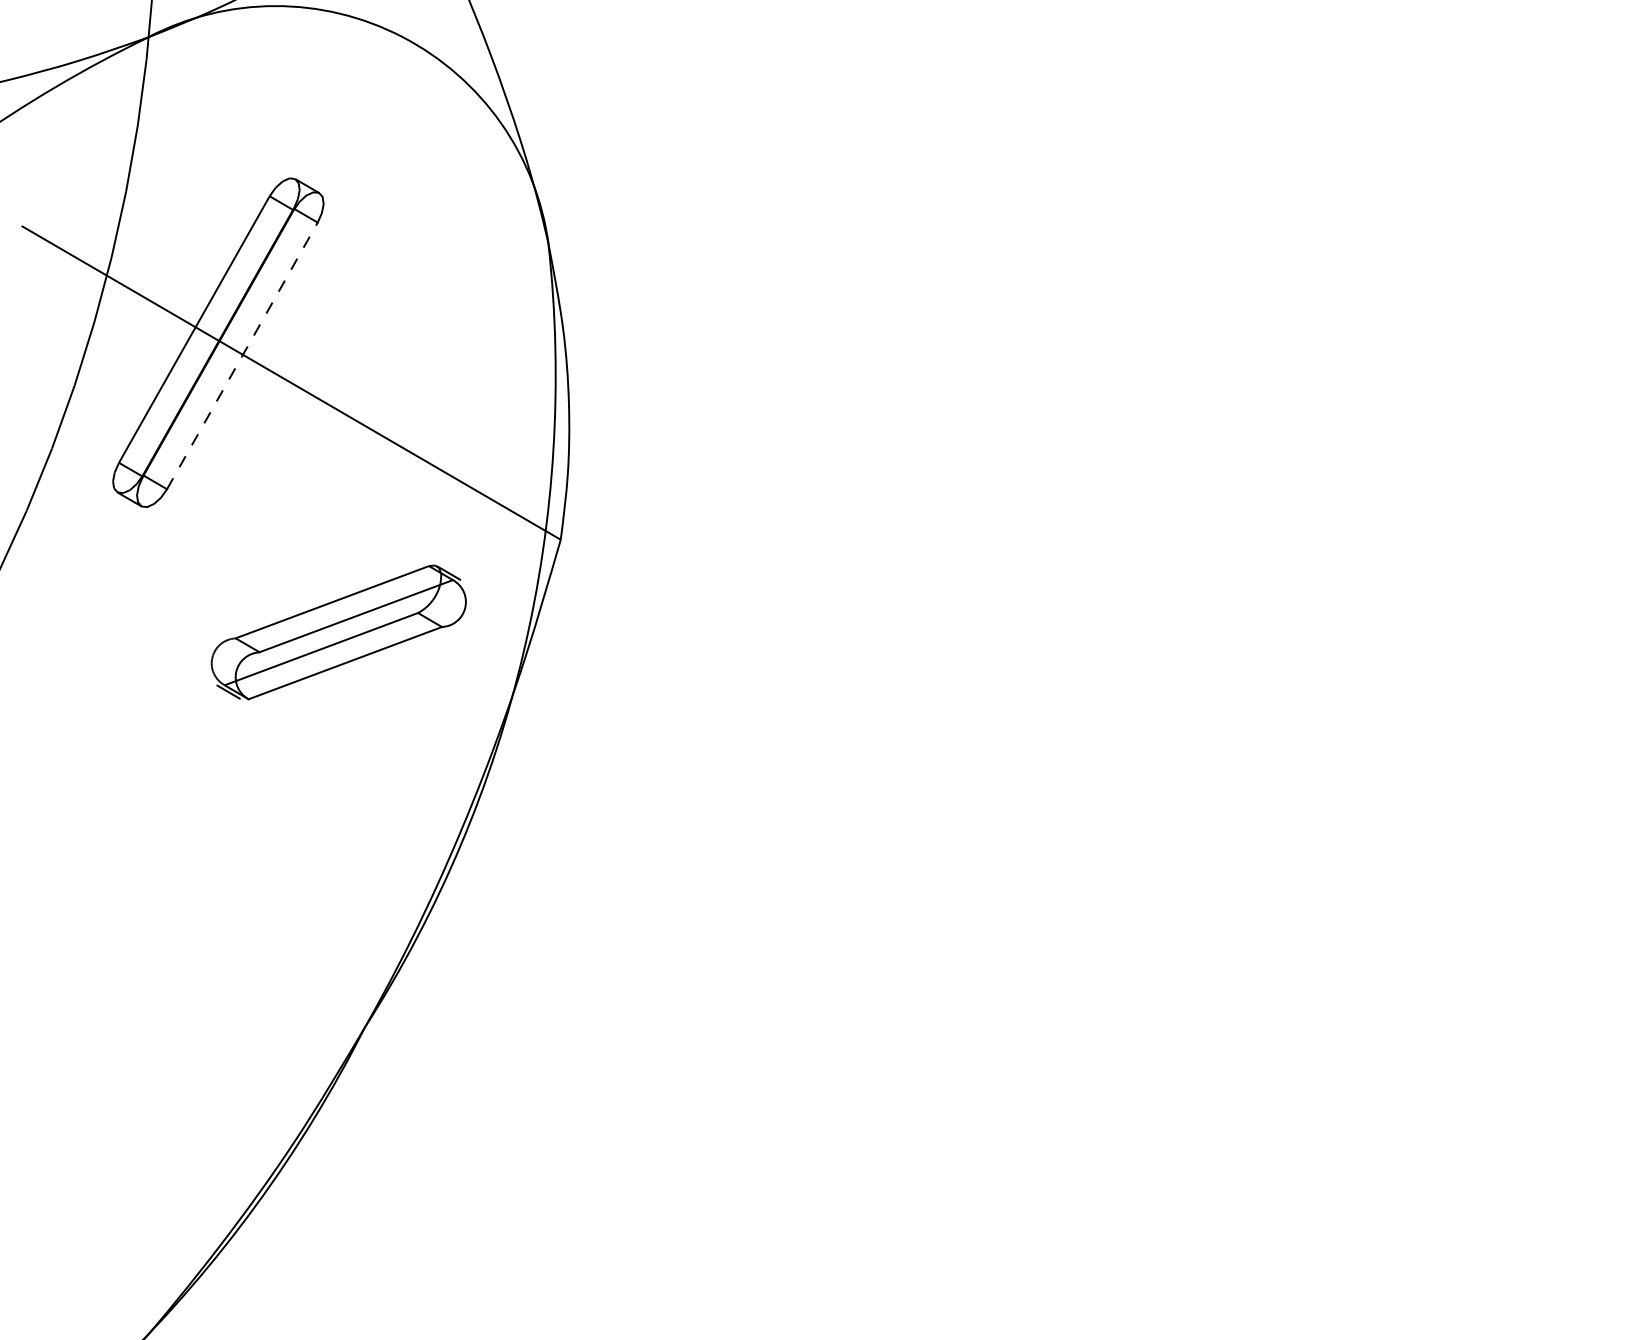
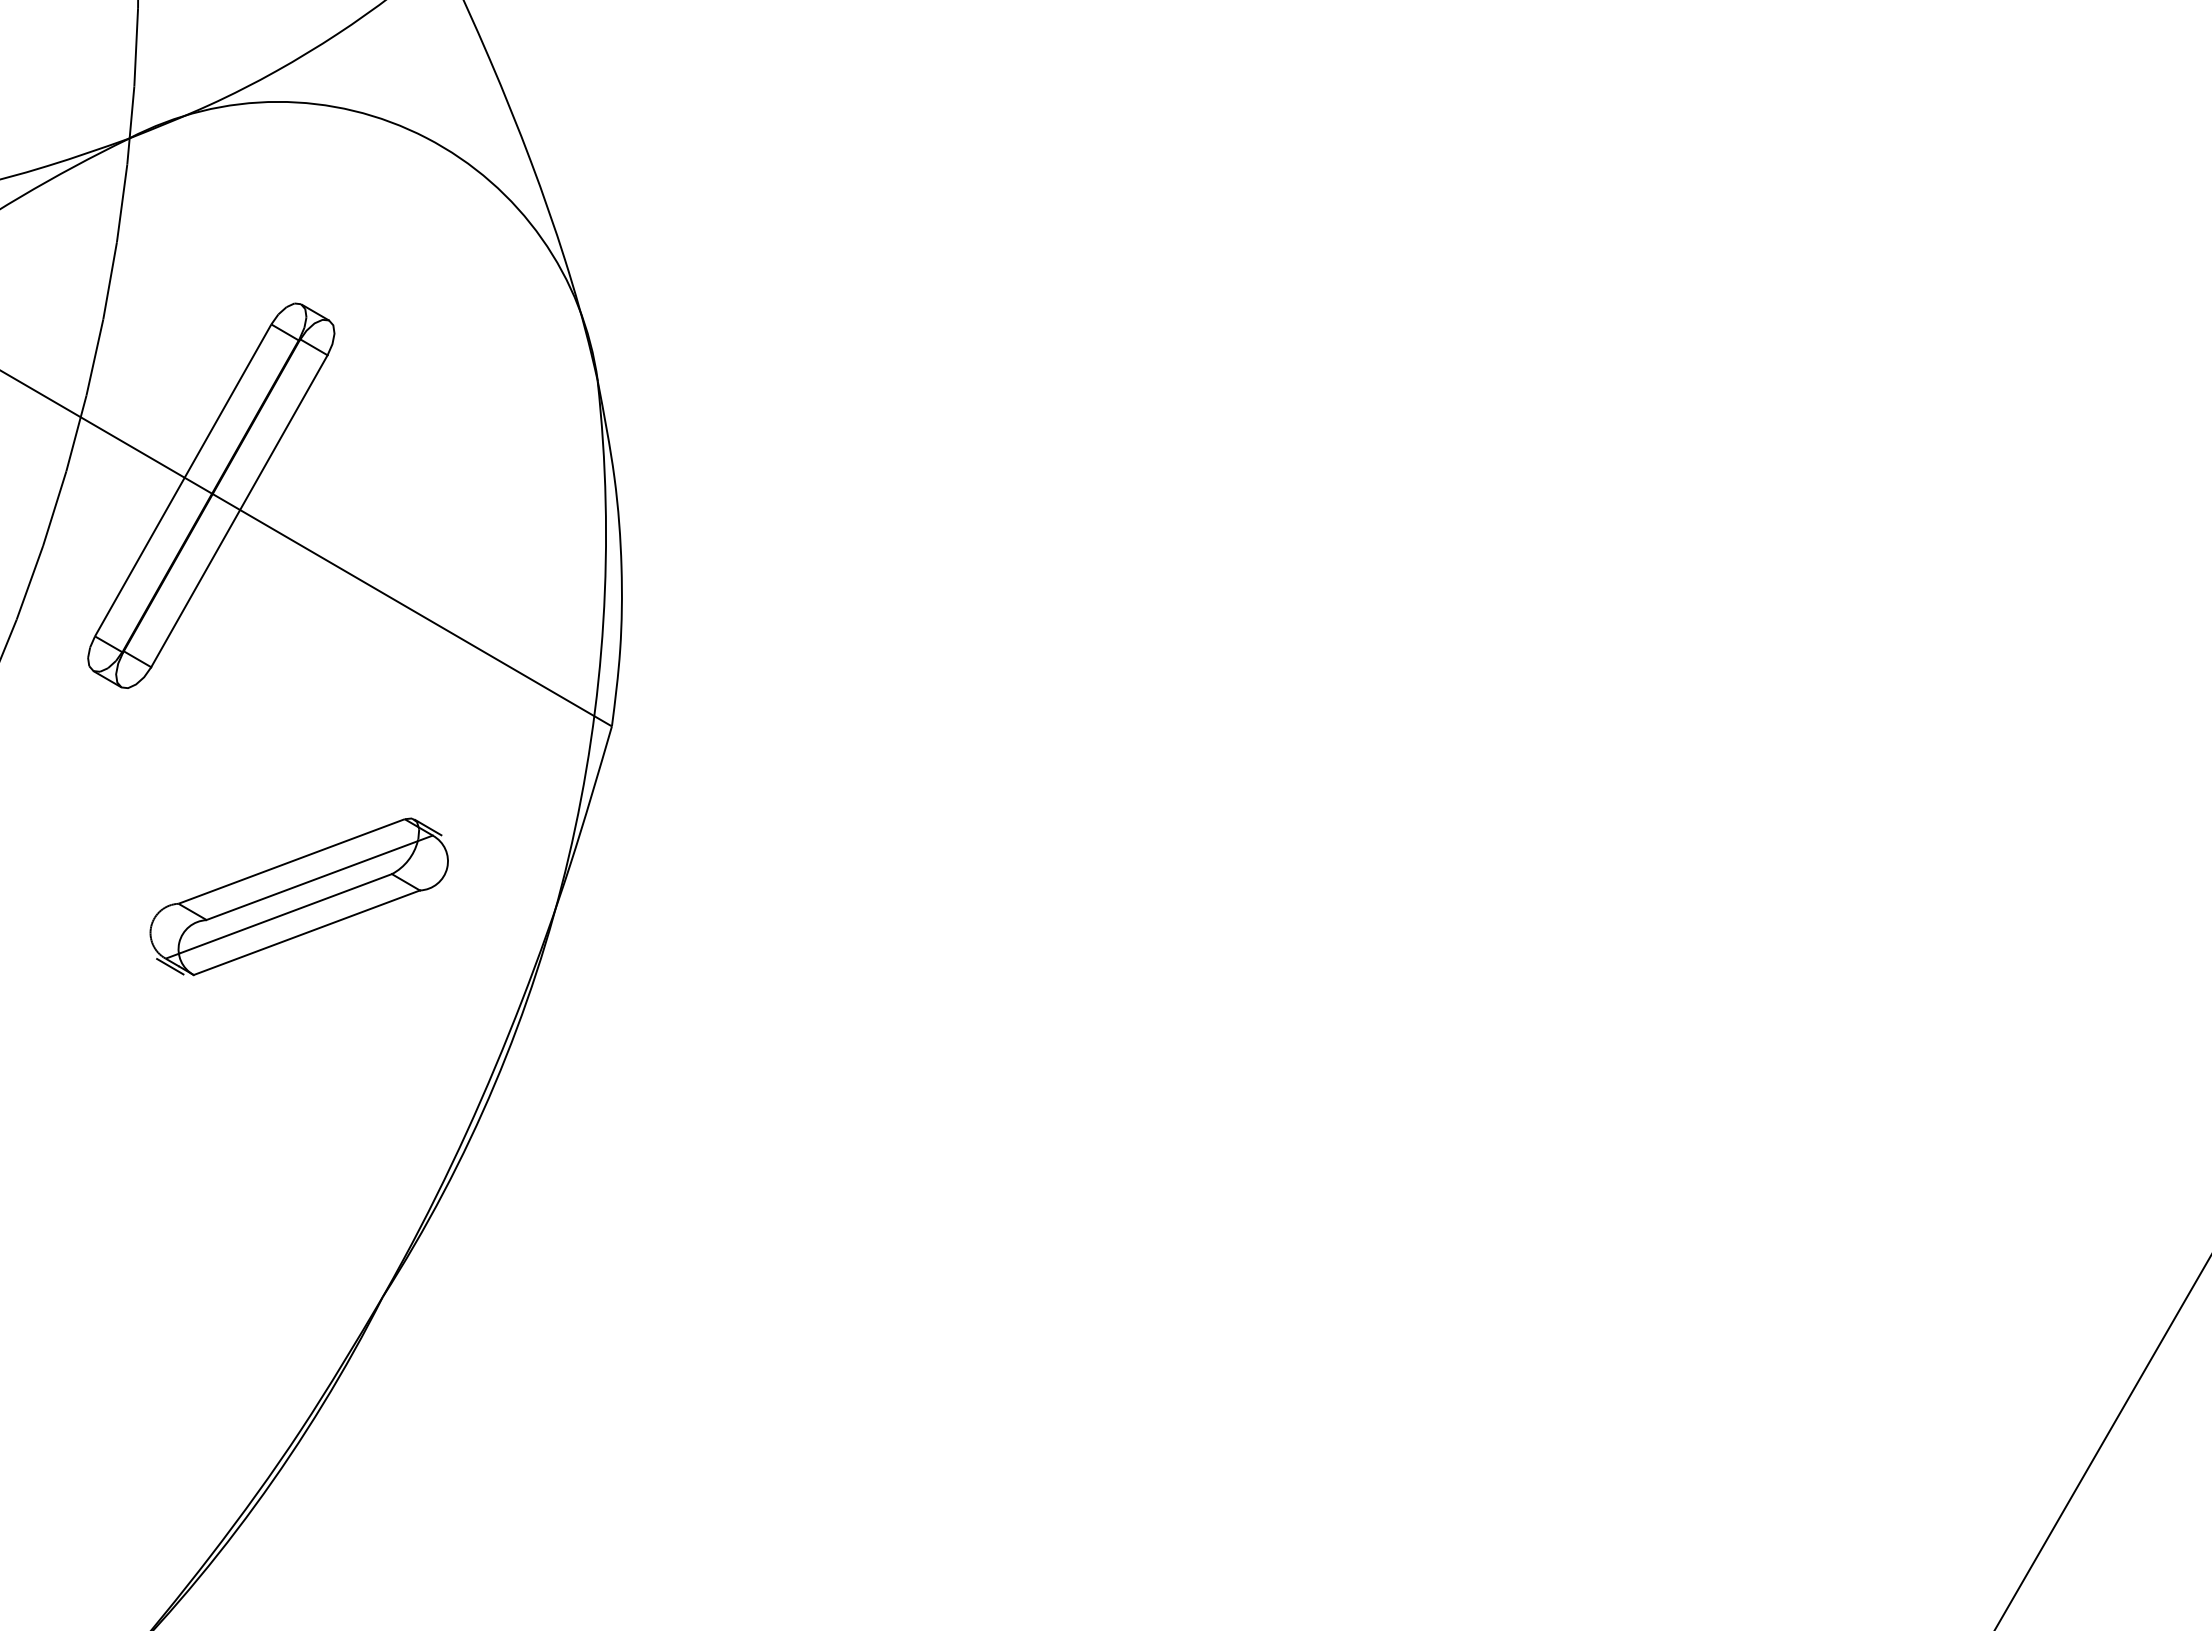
line: (242, 355) -> (239, 510), dashed -> solid
part: (338, 632) -> (298, 896), moved

